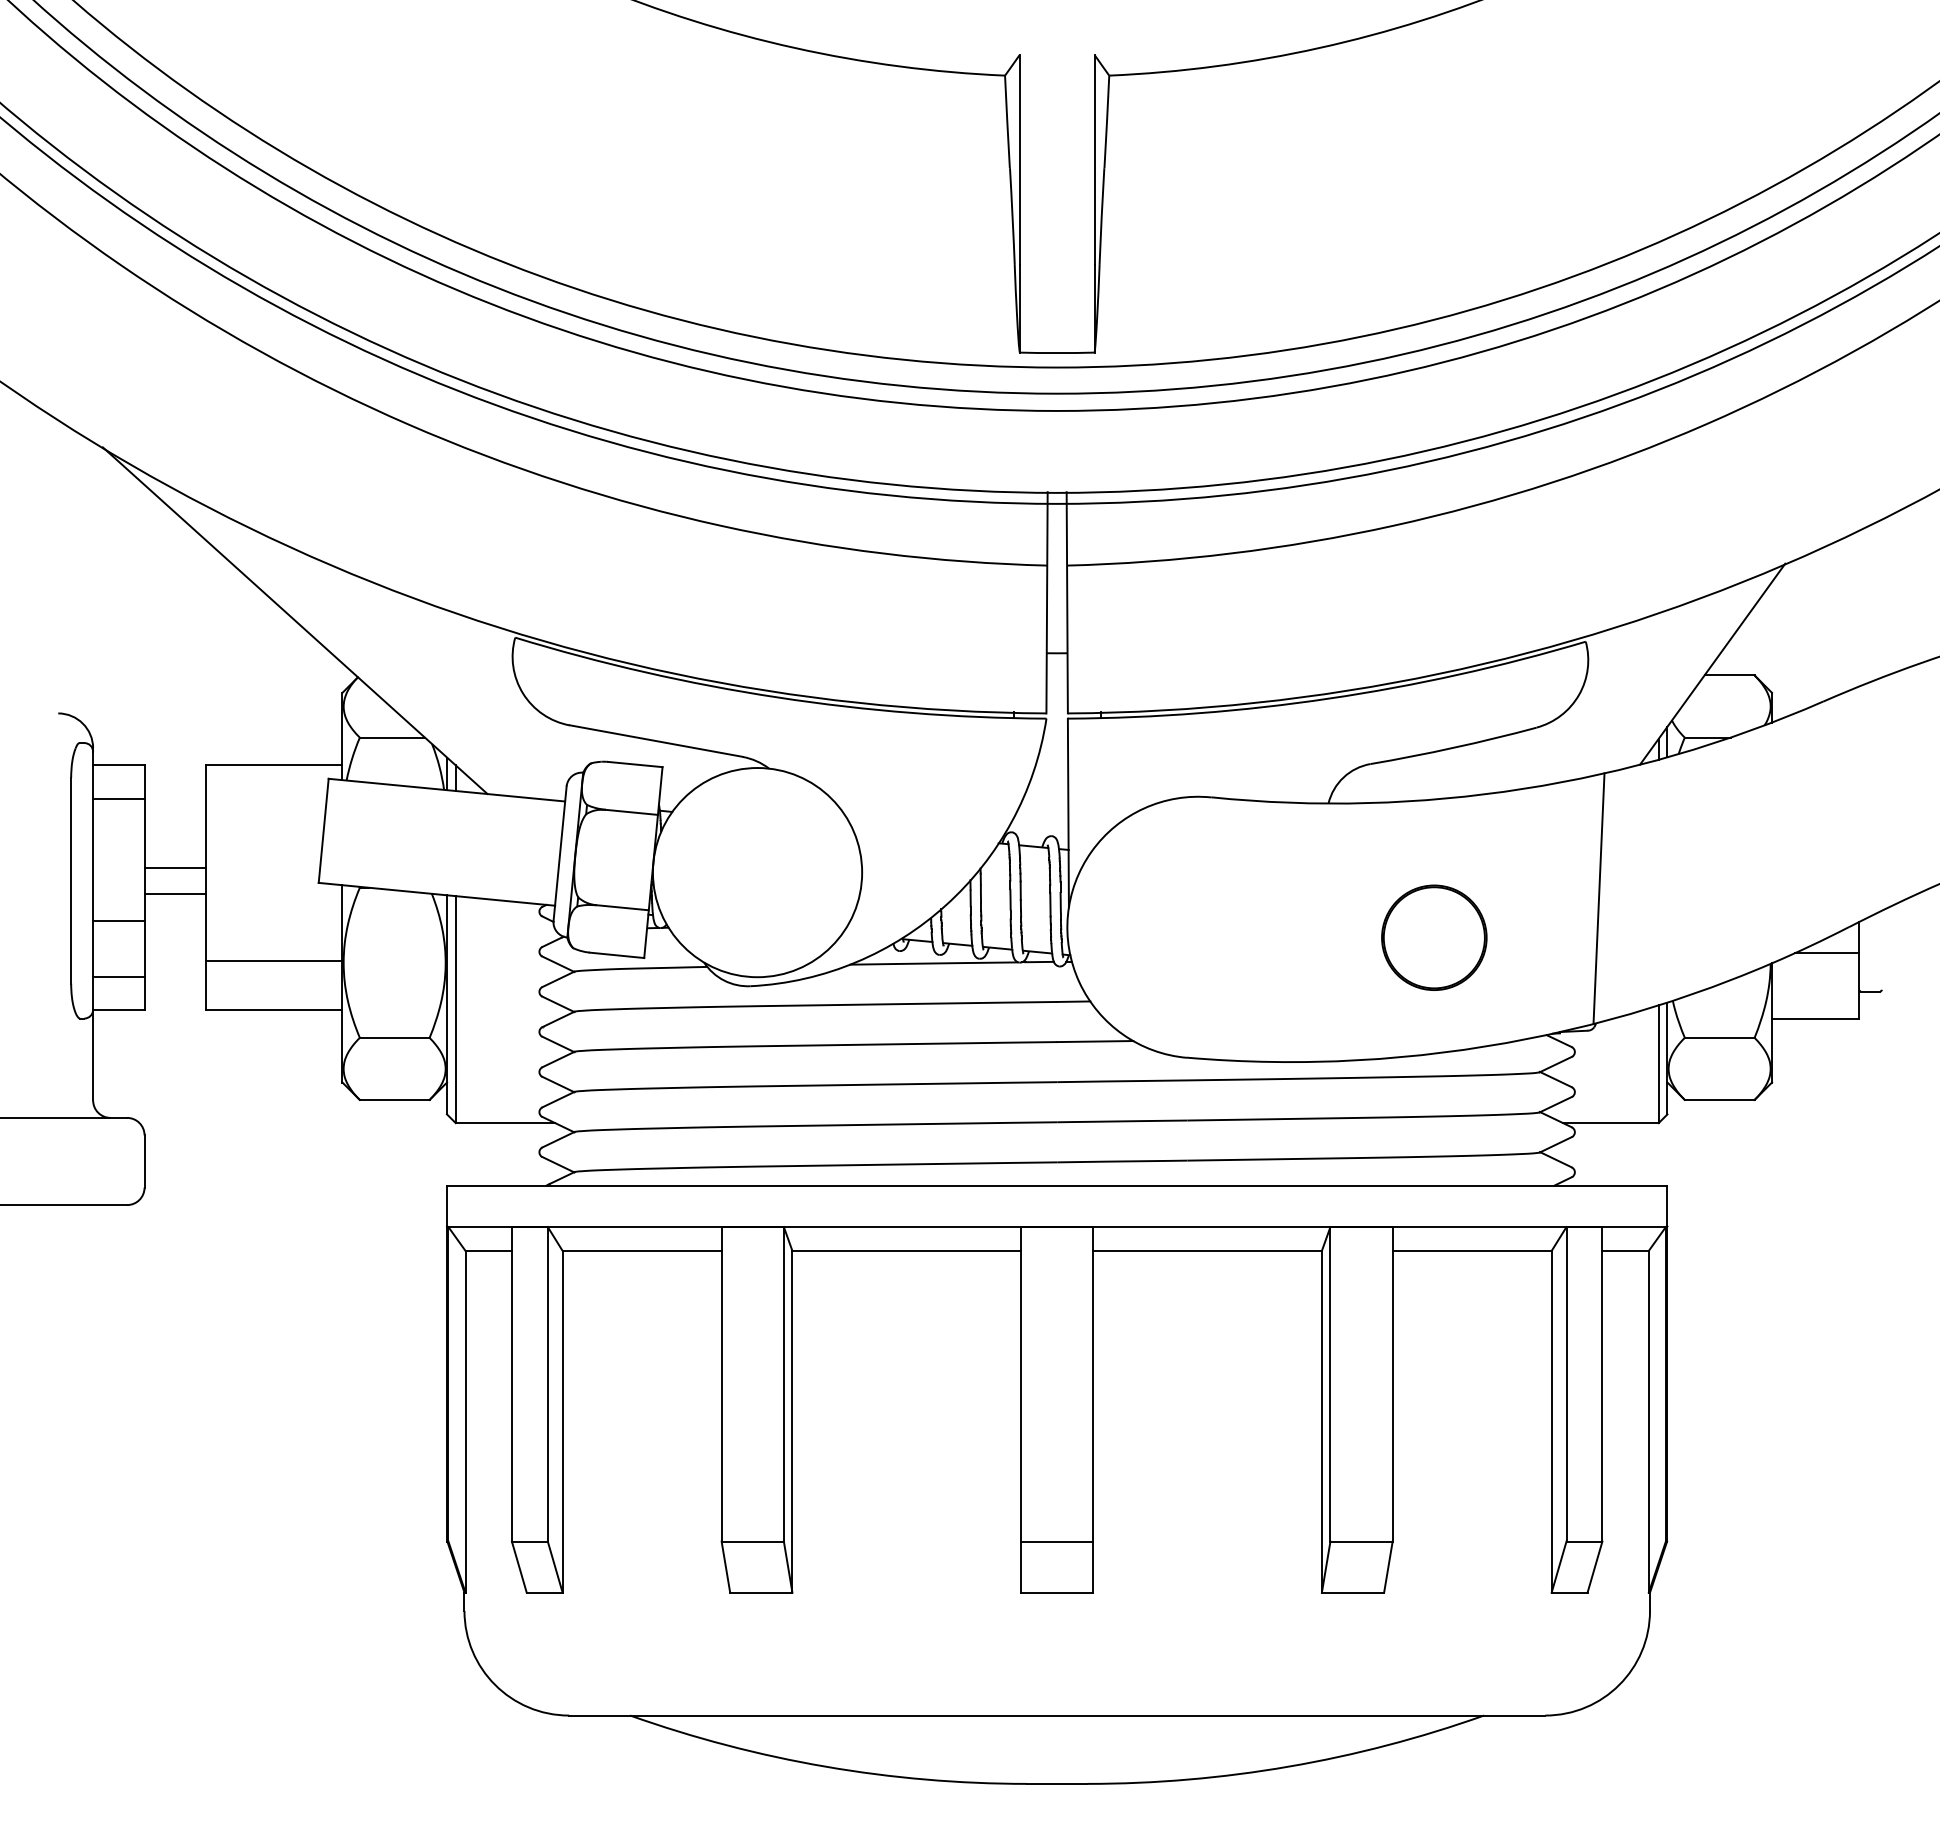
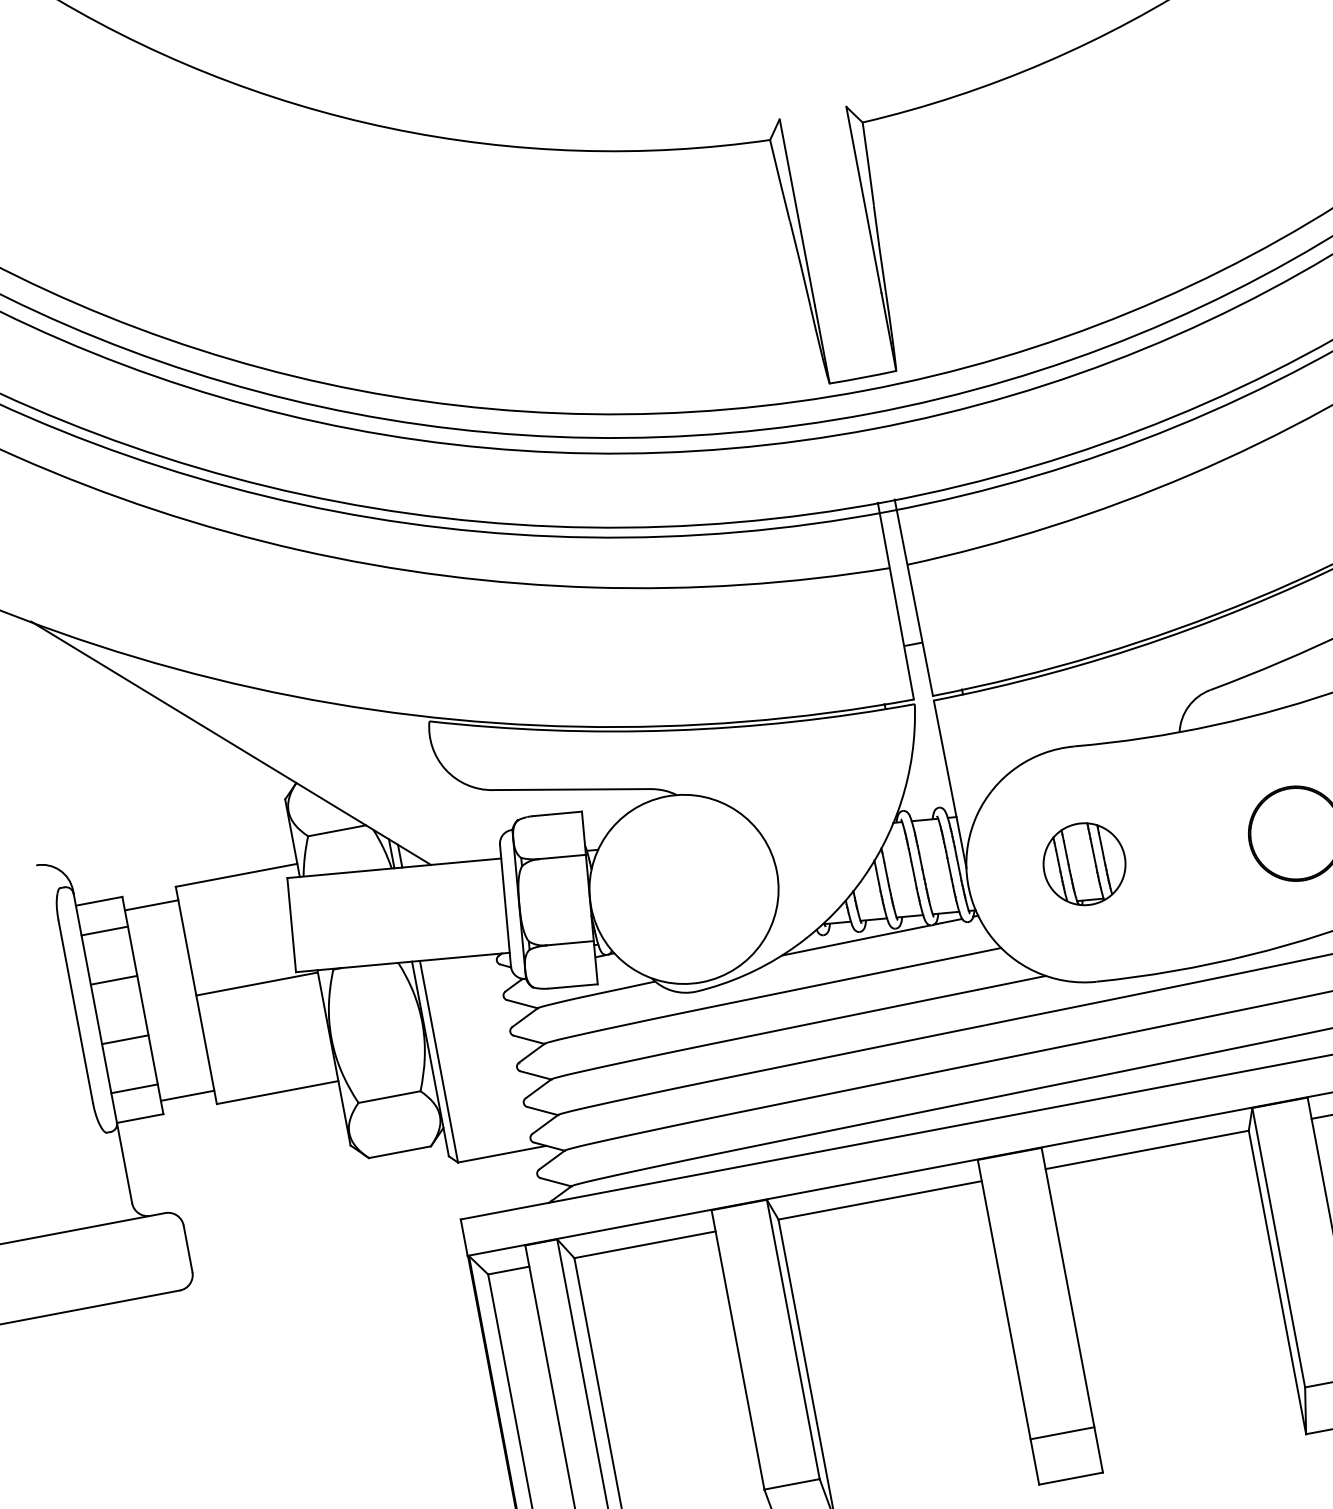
line: (119, 854) -> (114, 980), added
line: (175, 867) -> (151, 905), moved
line: (175, 894) -> (187, 1096), moved
part: (1197, 927) -> (1084, 864), added
line: (273, 960) -> (256, 983), moved

